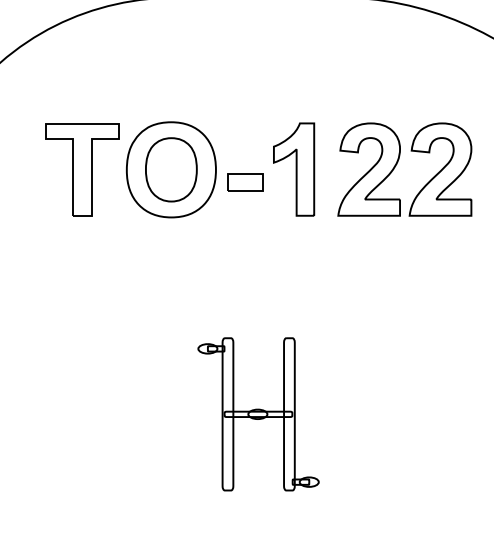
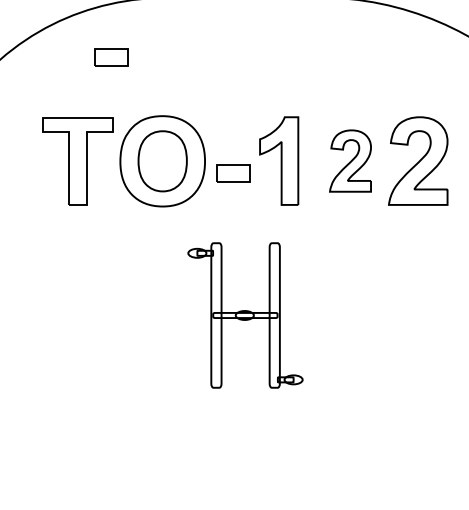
part: (117, 60) -> (111, 57), added
part: (369, 168) -> (350, 160), size x0.7
part: (258, 414) -> (245, 315), moved

